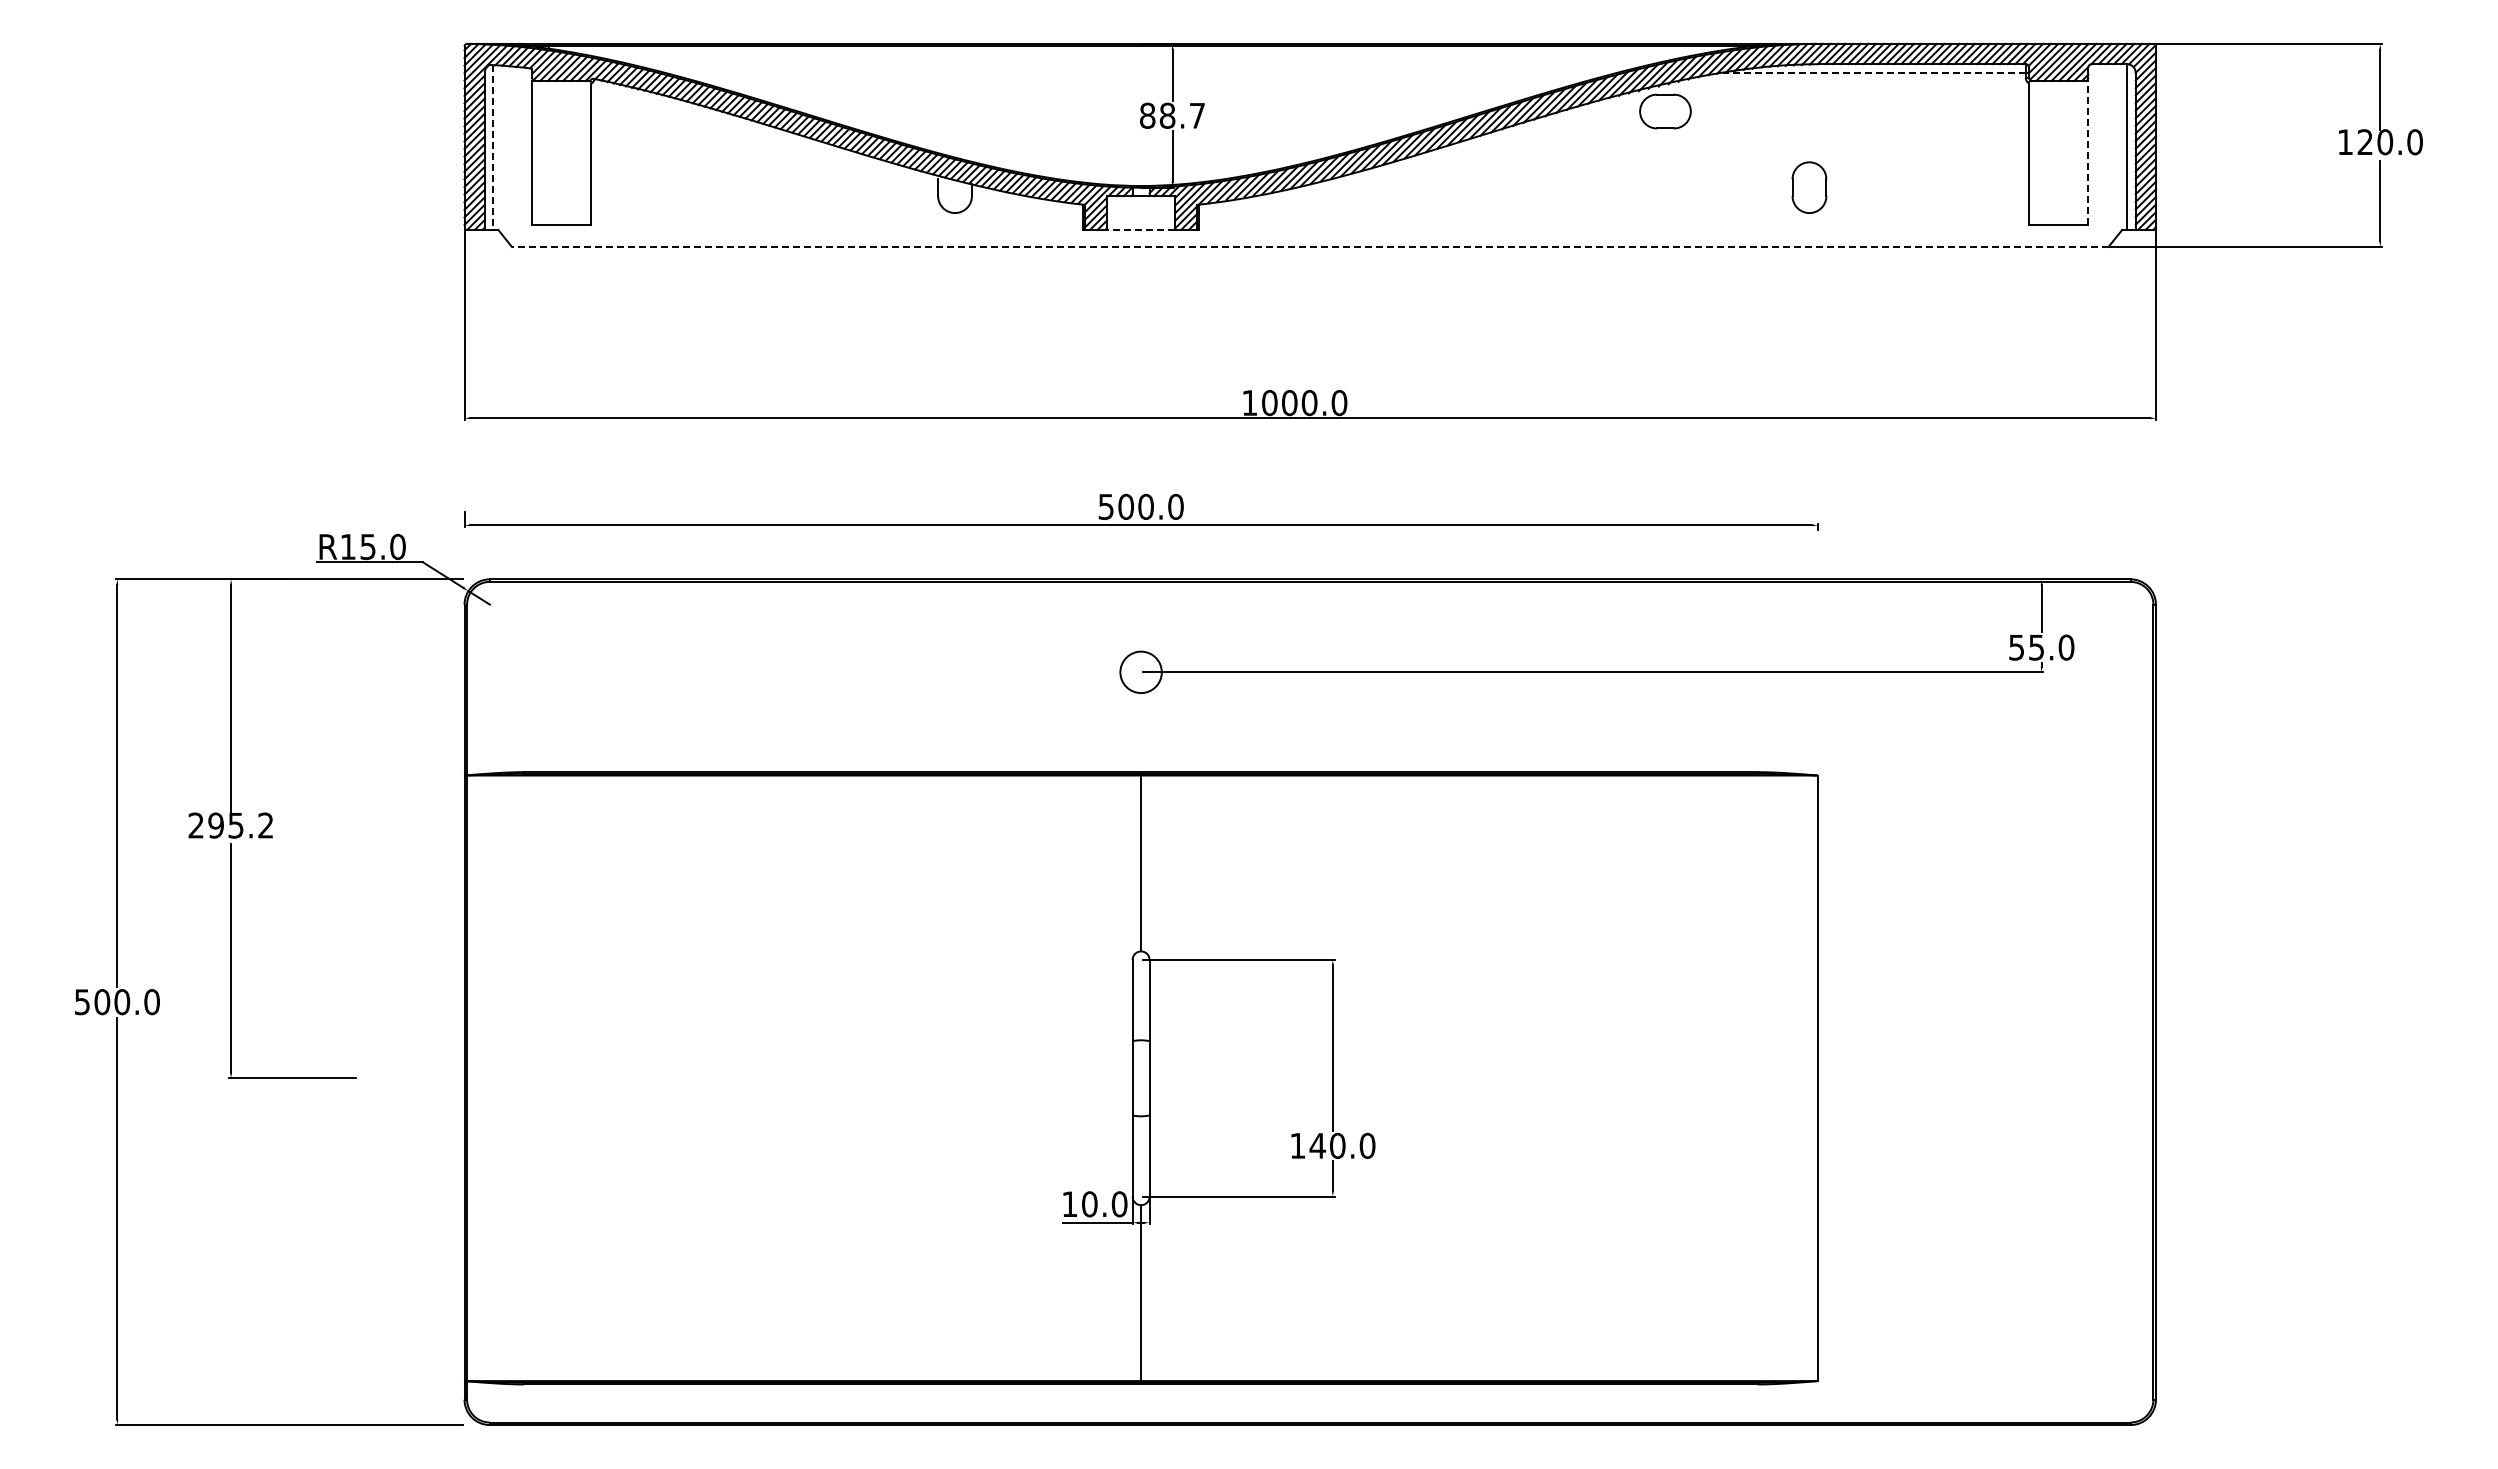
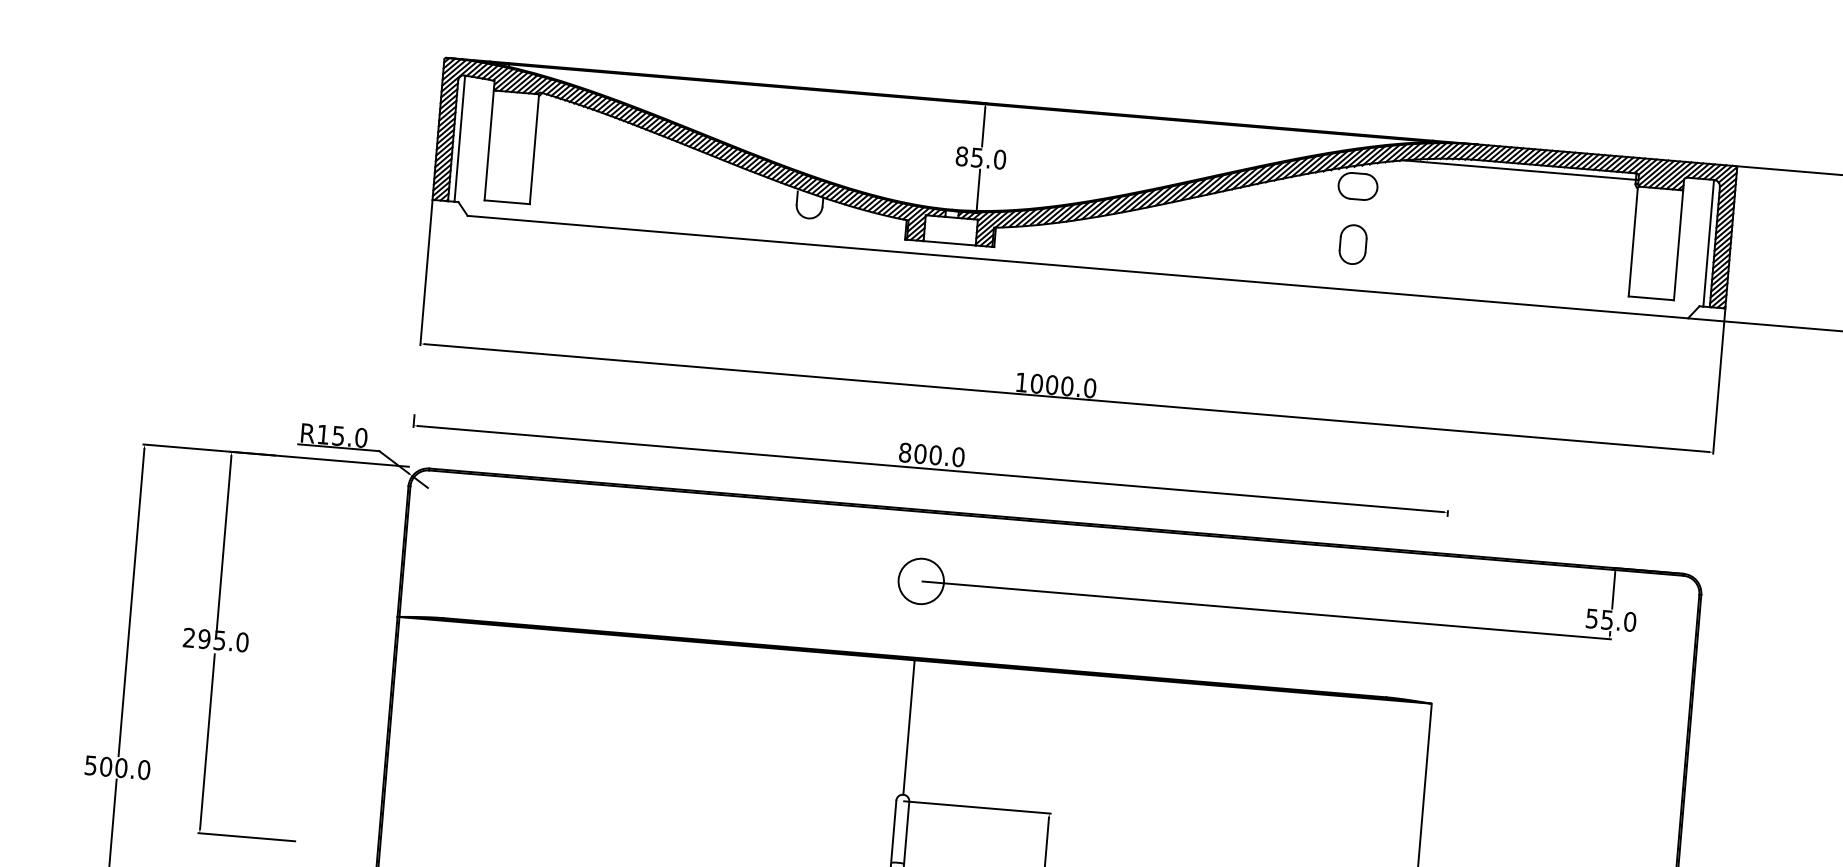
line: (1874, 72) -> (1520, 170), dashed -> solid
text: (1182, 115) -> (988, 158), 88.7 -> 85.0
line: (493, 148) -> (459, 139), dashed -> solid
line: (2088, 153) -> (1678, 245), dashed -> solid
part: (1809, 187) -> (1353, 244), moved
line: (1140, 229) -> (949, 242), dashed -> solid
line: (1309, 246) -> (1077, 266), dashed -> solid
text: (1106, 506) -> (905, 452), 500.0 -> 800.0
circle: (1140, 671) -> (920, 580), size x1.43
text: (265, 825) -> (242, 642), 295.2 -> 295.0

